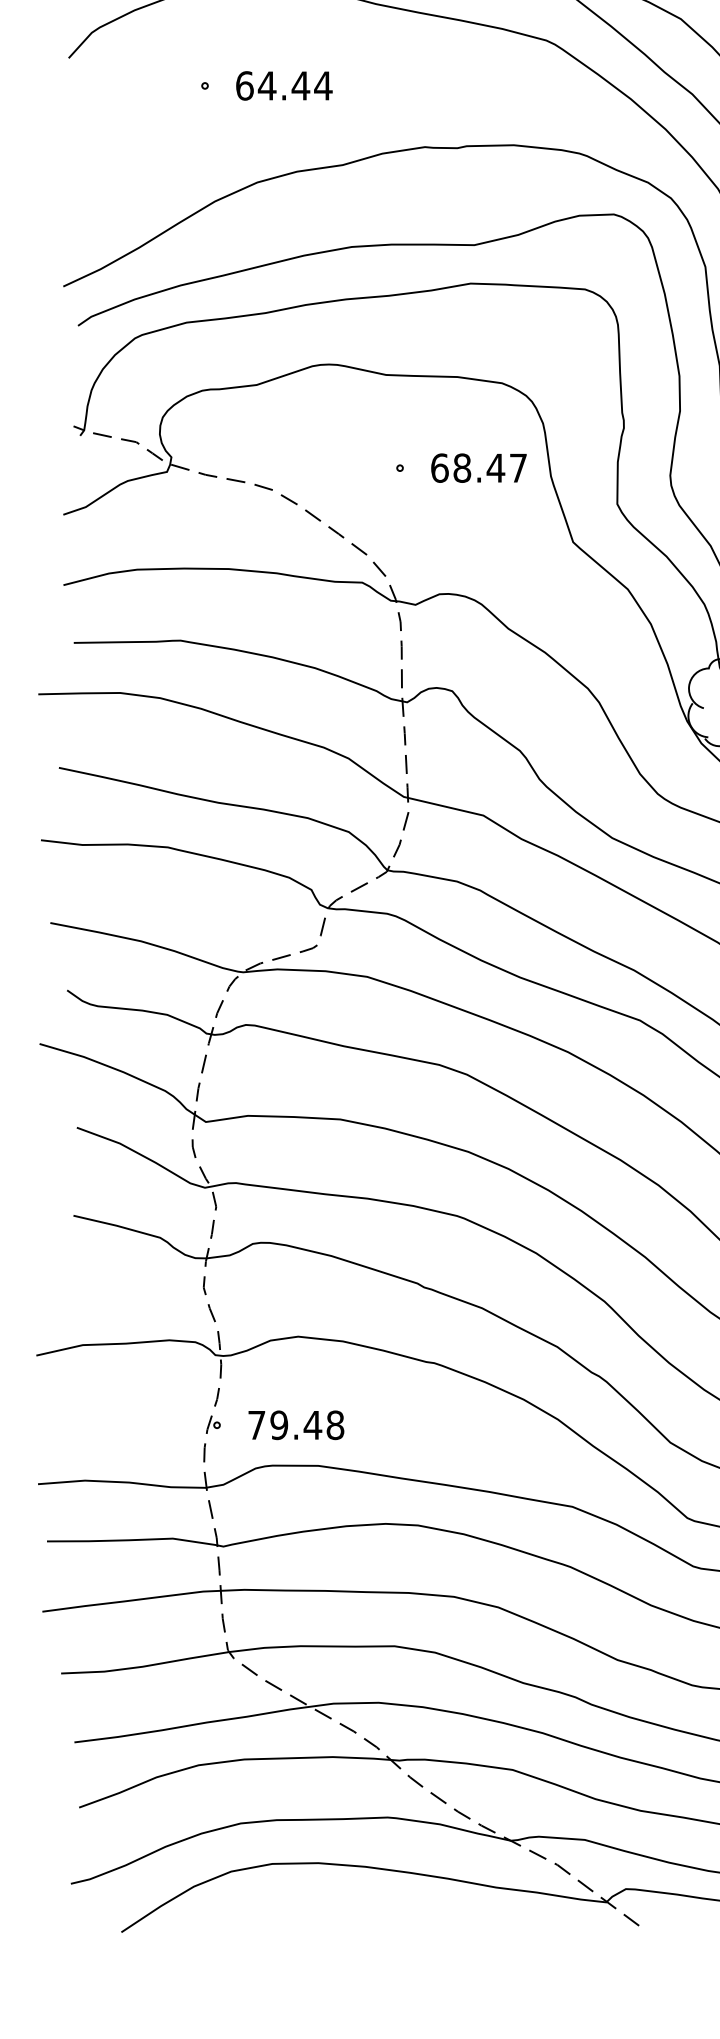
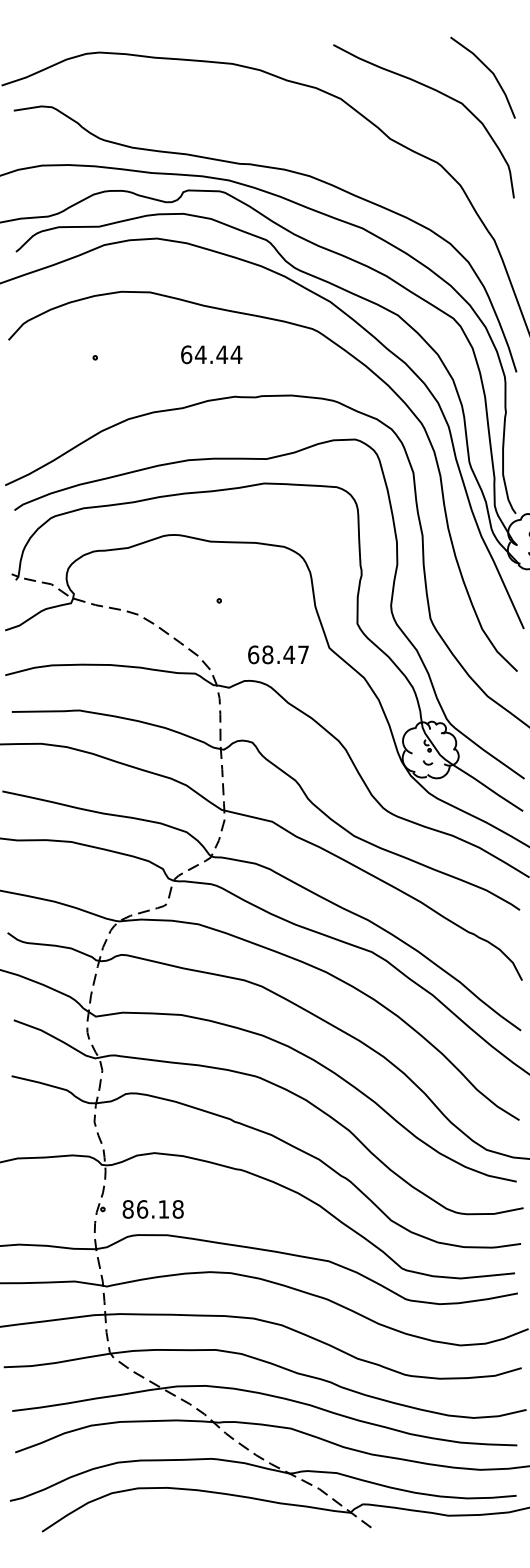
text: (284, 85) -> (211, 354), moved
text: (479, 467) -> (278, 654), moved
text: (284, 1425) -> (145, 1209), 79.48 -> 86.18

